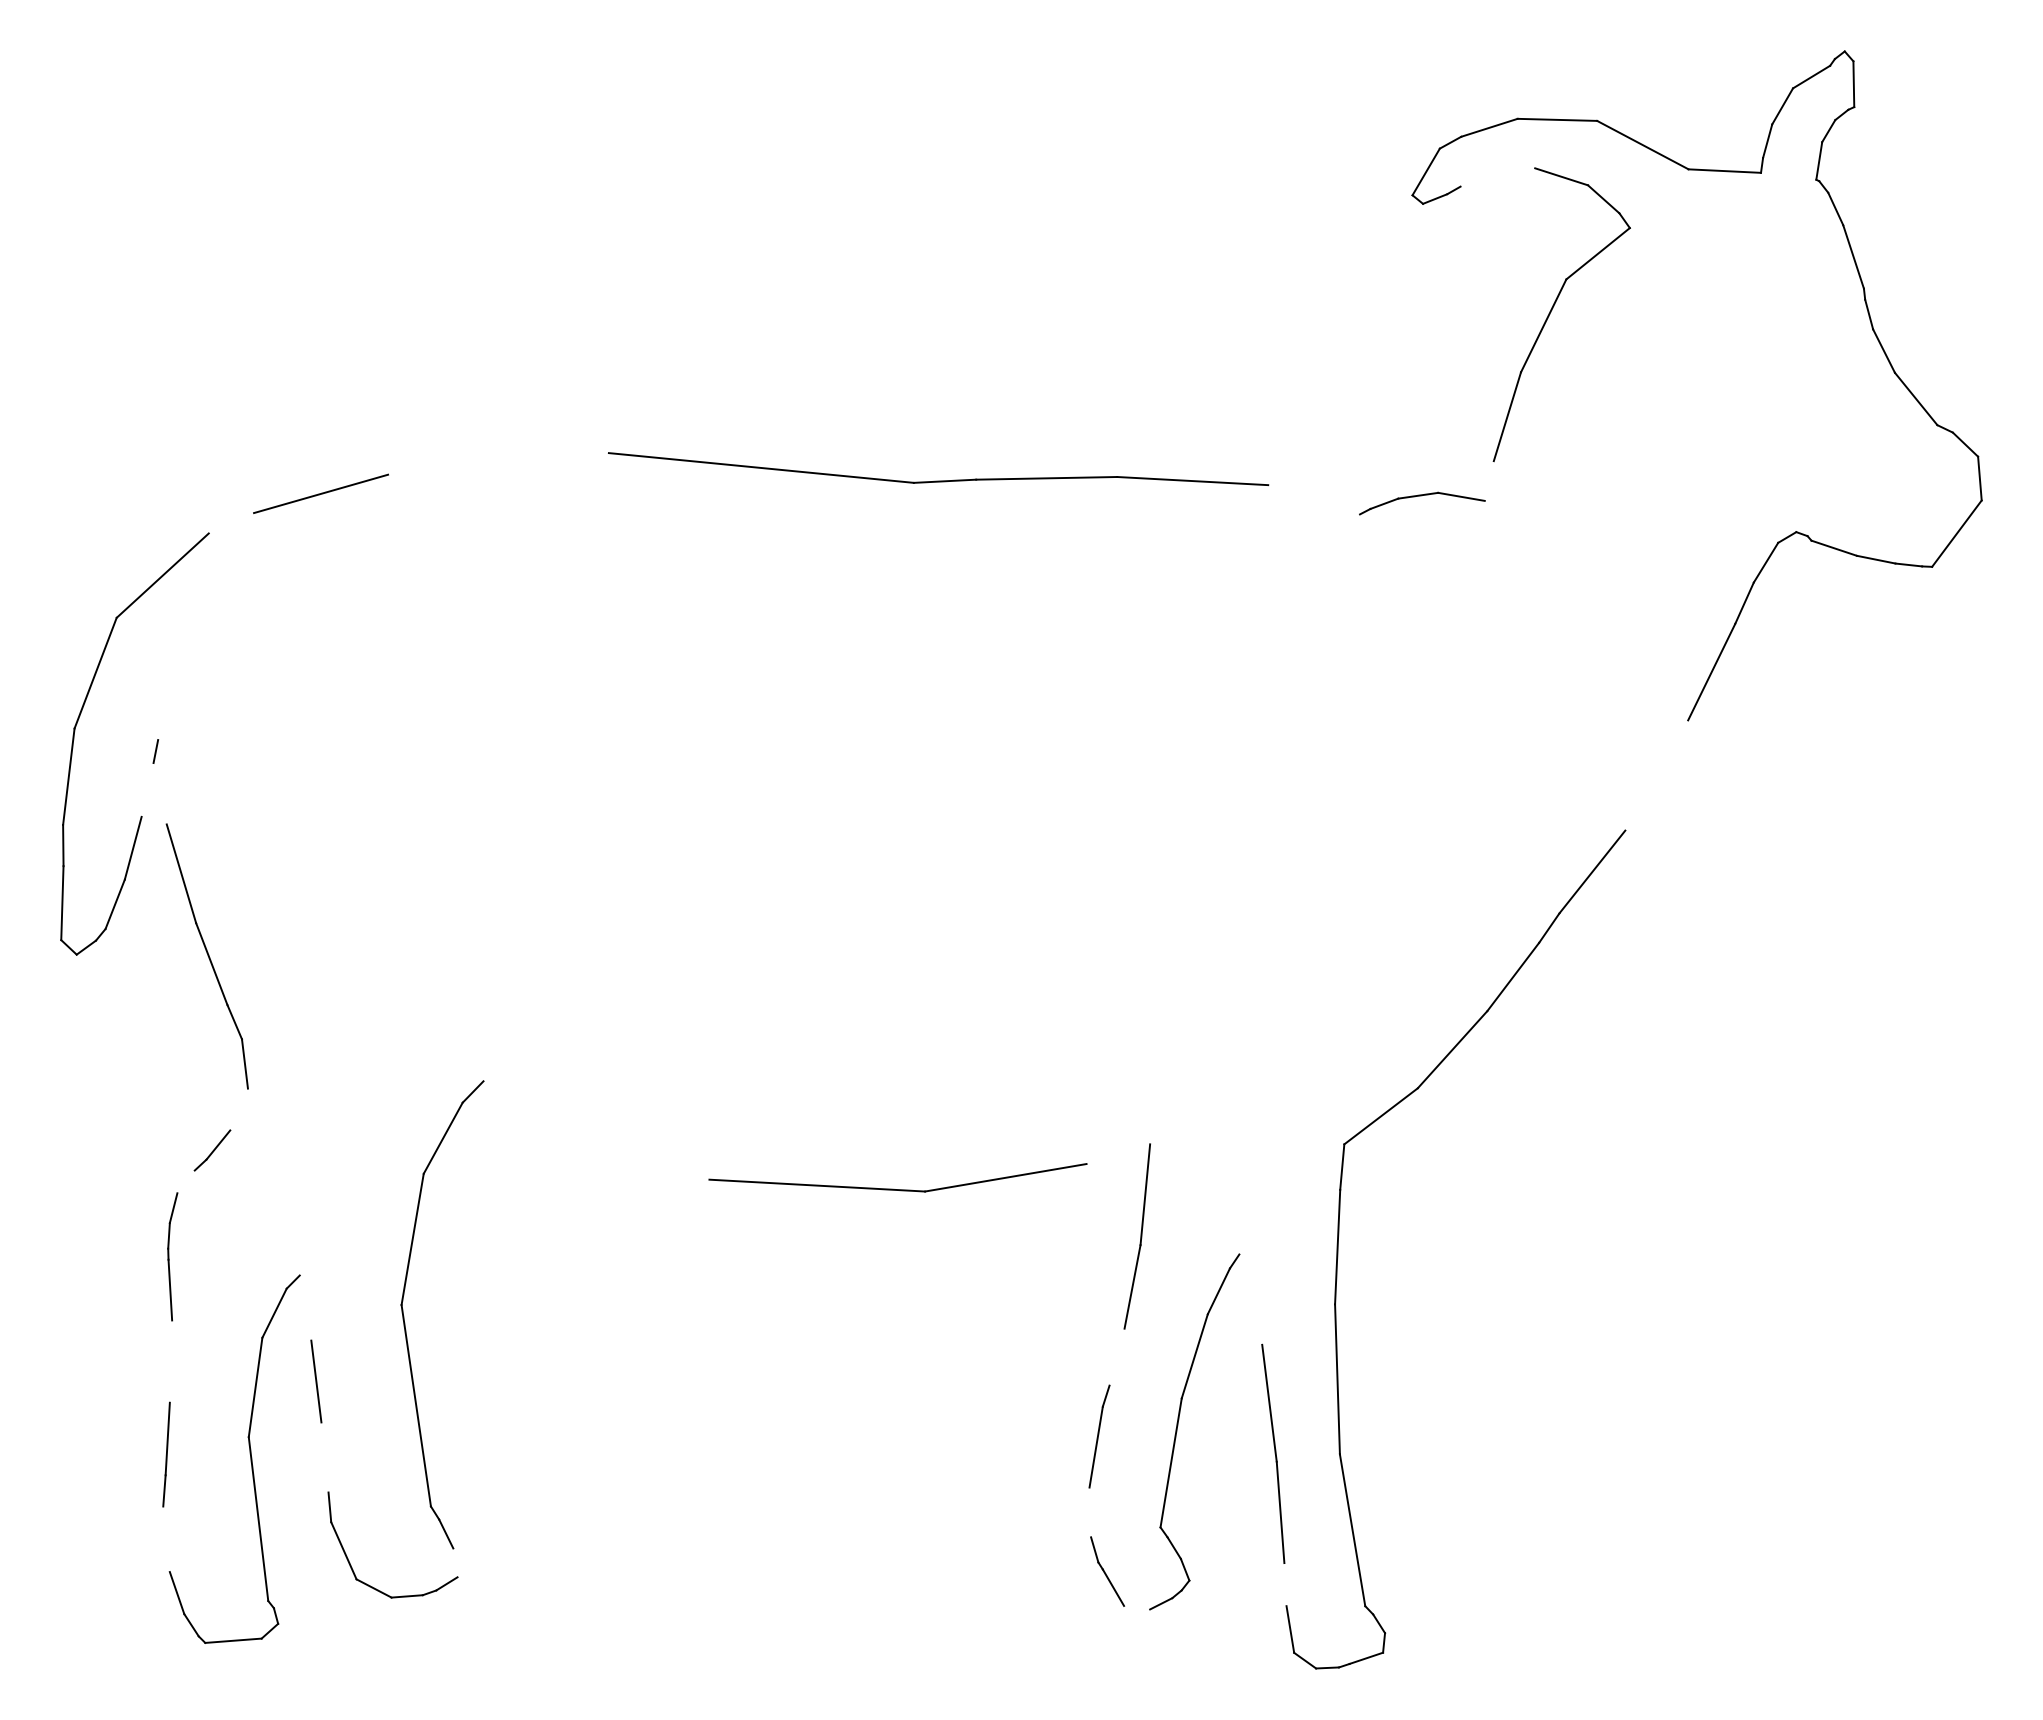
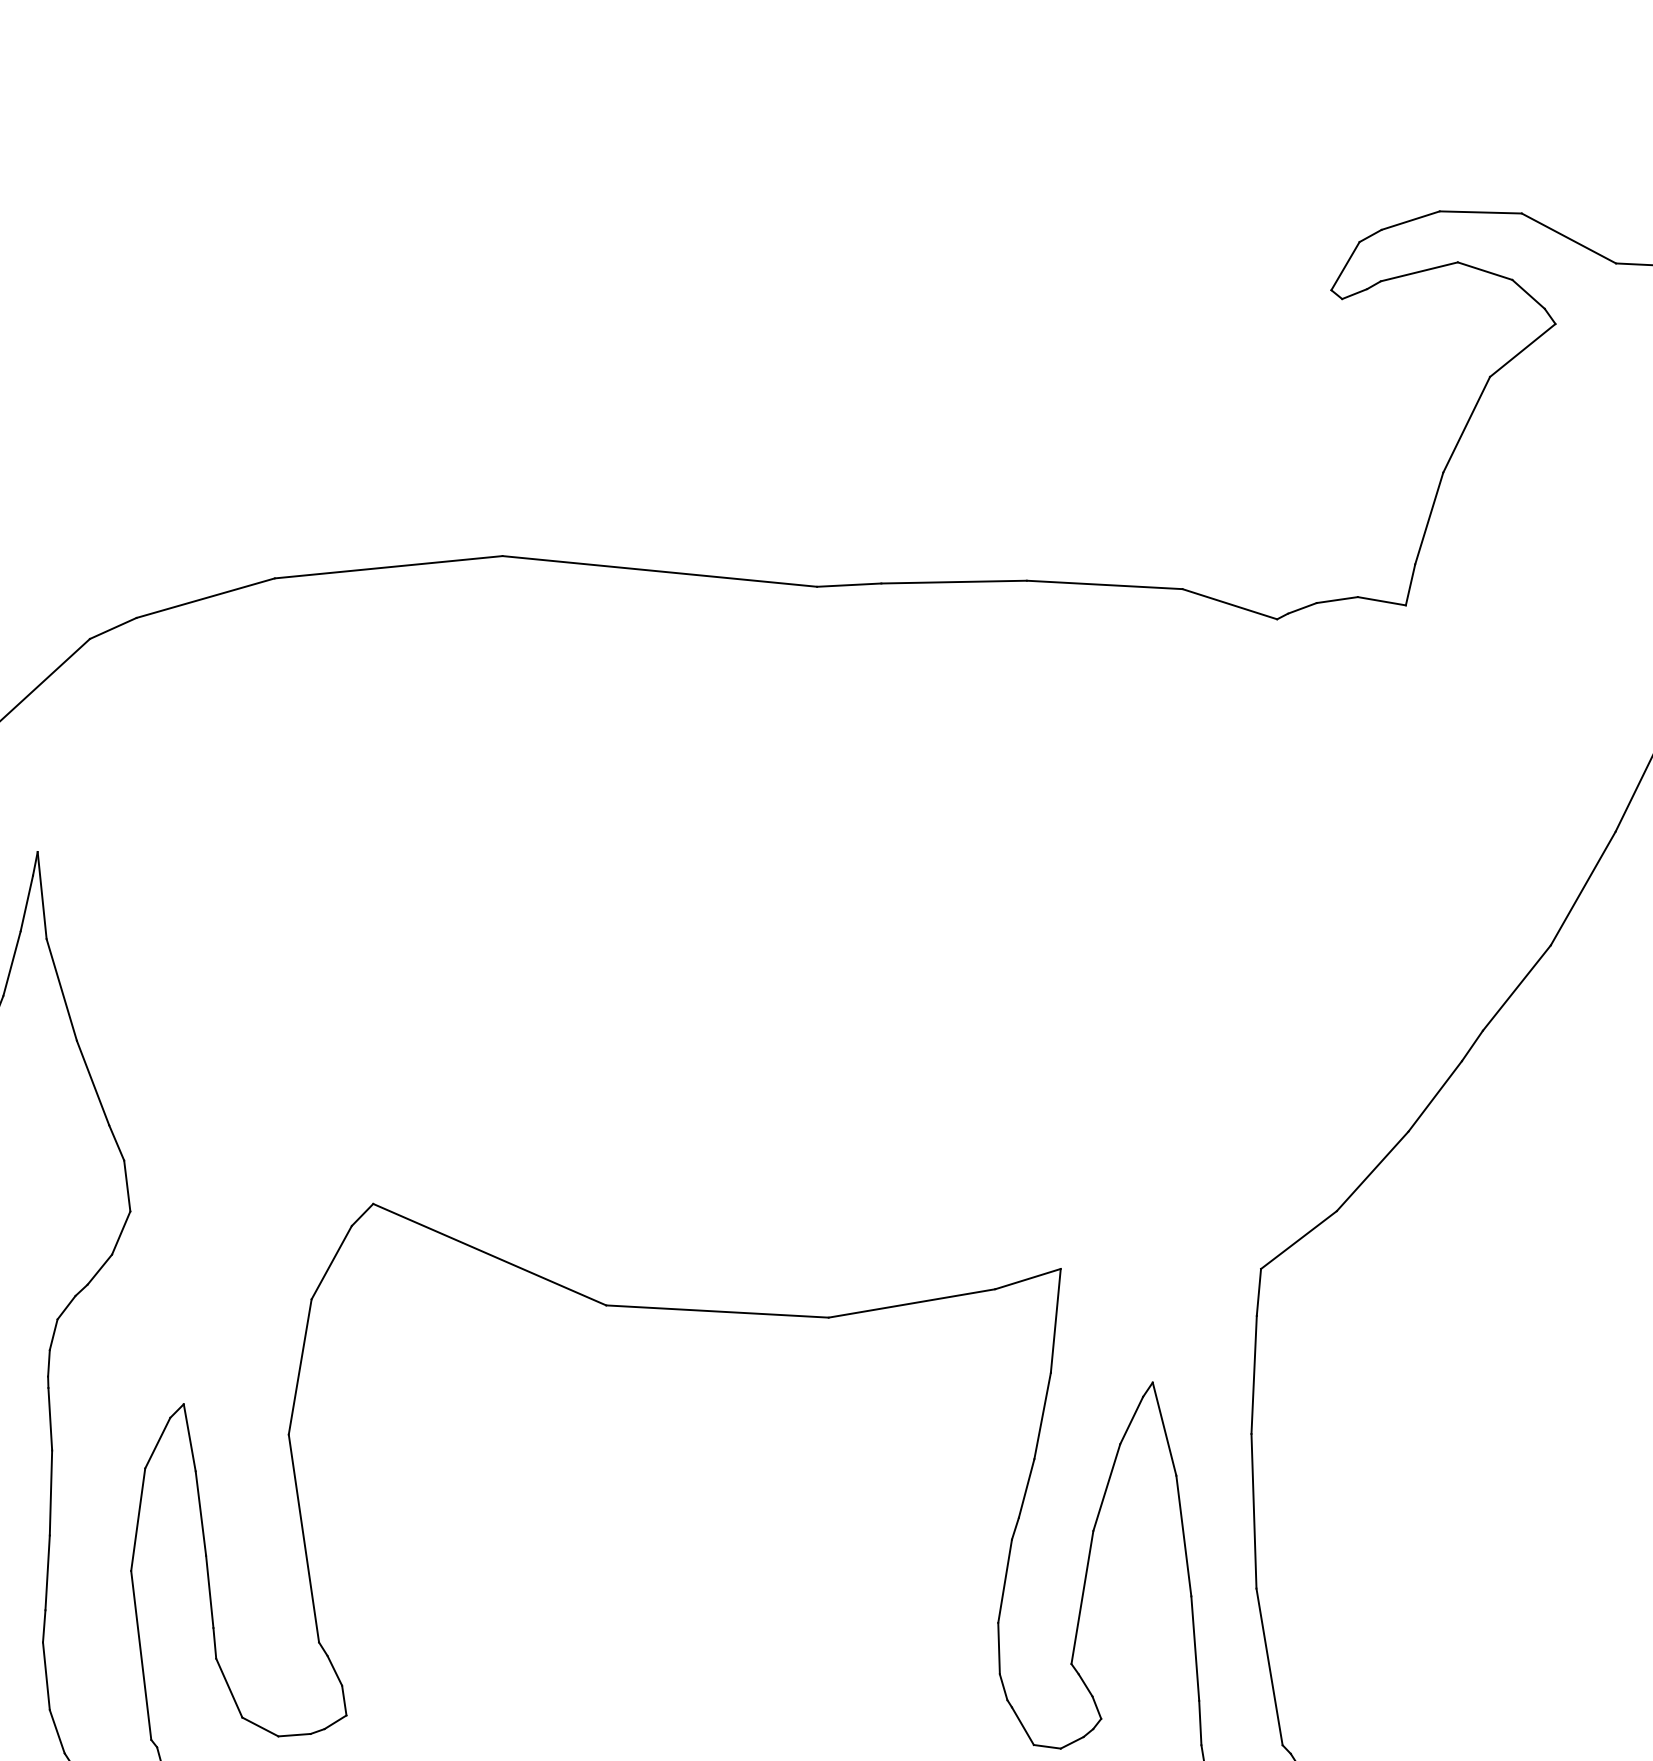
line: (1497, 177) -> (1419, 271), added
line: (498, 463) -> (388, 566), added
line: (1488, 480) -> (1409, 584), added
line: (1314, 499) -> (1230, 603), added
line: (231, 523) -> (113, 628), added
line: (1656, 775) -> (1582, 888), added
line: (162, 782) -> (42, 895), added
line: (147, 789) -> (26, 903), added
line: (238, 1109) -> (120, 1233), added
line: (596, 1130) -> (489, 1254), added
line: (1118, 1154) -> (1028, 1279), added
line: (185, 1181) -> (65, 1307), added
line: (1250, 1299) -> (1164, 1428), added
line: (305, 1307) -> (189, 1437), added
line: (1116, 1356) -> (1026, 1487), added
line: (170, 1361) -> (50, 1492), added
line: (324, 1457) -> (209, 1591), added
line: (1090, 1512) -> (999, 1648), added
line: (166, 1539) -> (46, 1676), added
line: (455, 1562) -> (344, 1700), added
line: (1285, 1584) -> (1200, 1722), added
line: (1137, 1607) -> (1047, 1746), added

